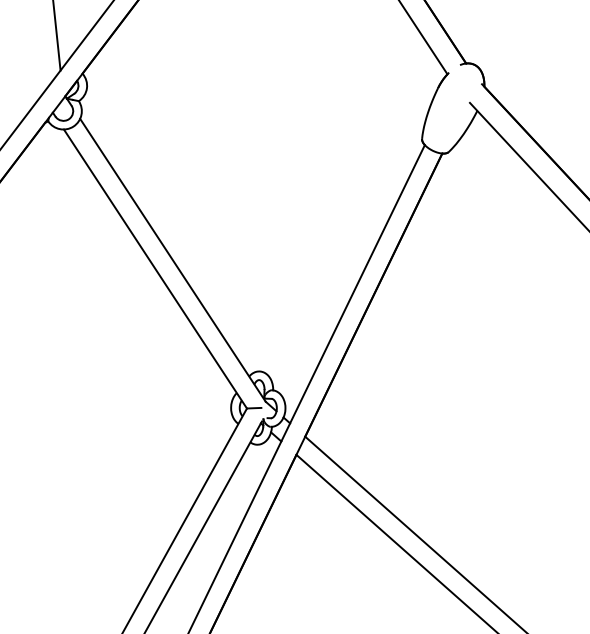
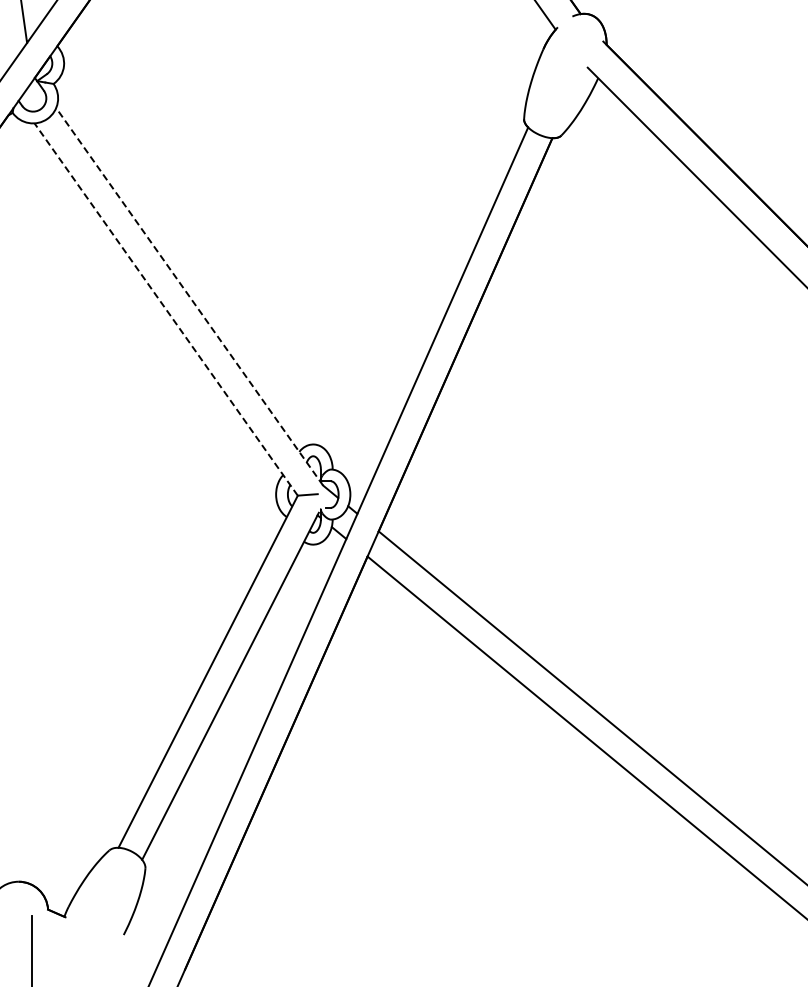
line: (172, 260) -> (189, 296), solid -> dashed
line: (155, 269) -> (166, 309), solid -> dashed

